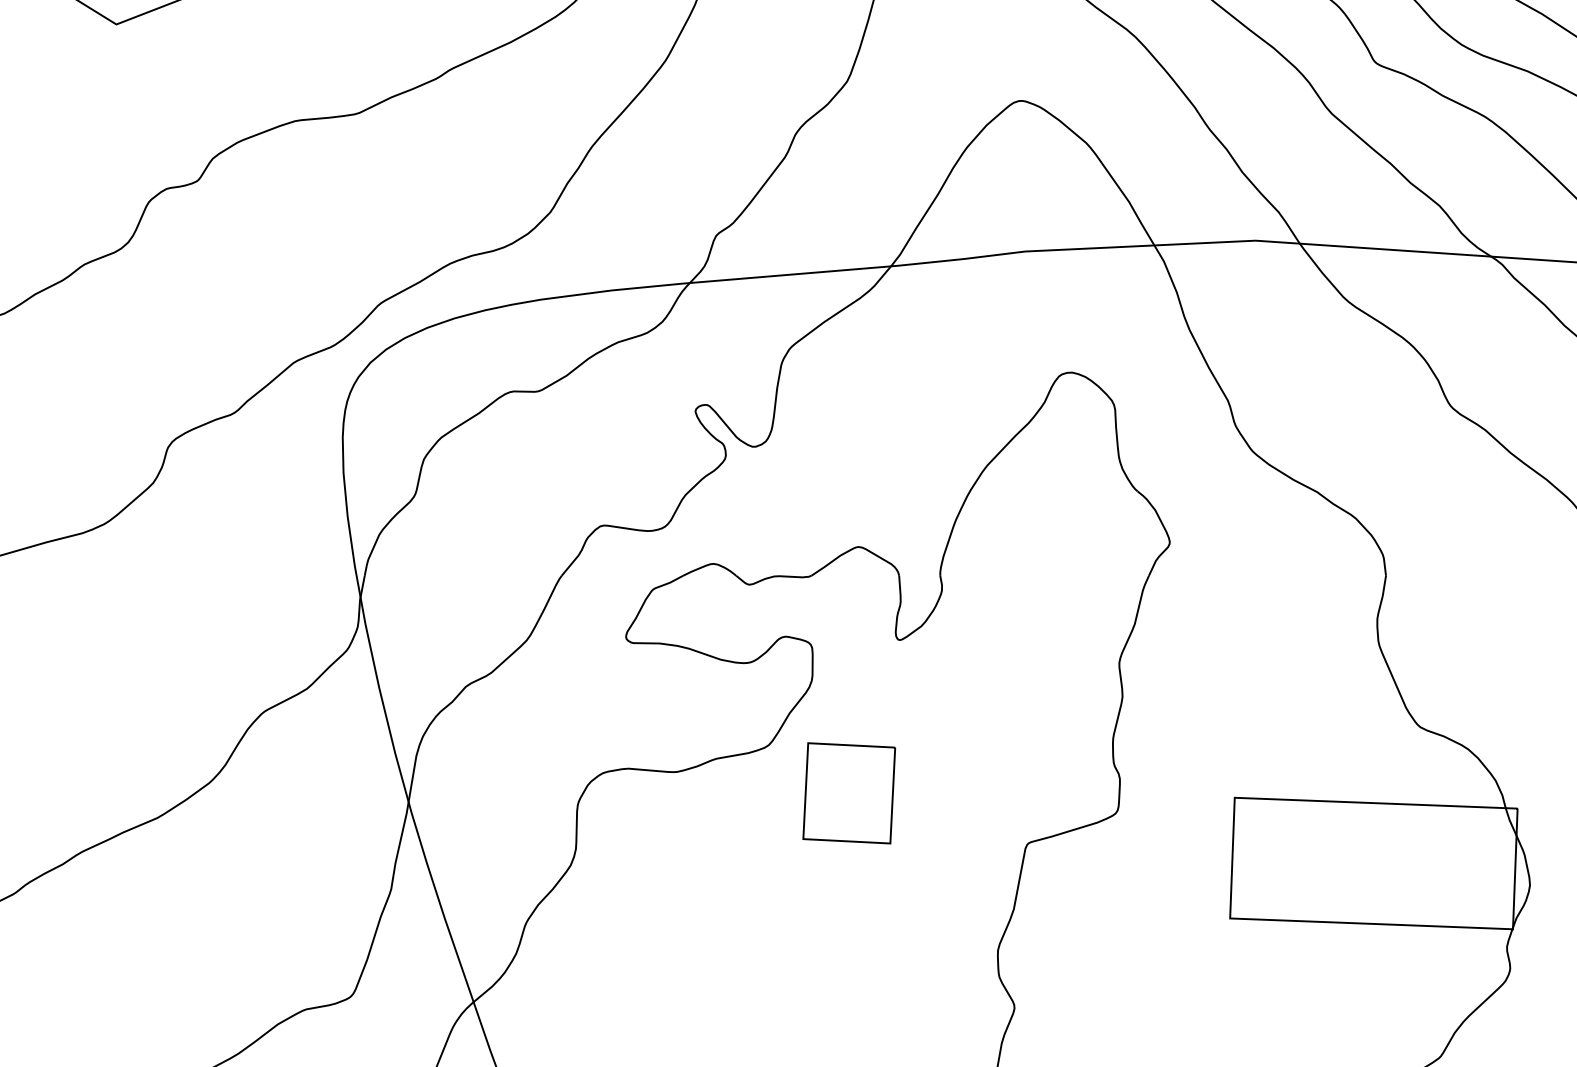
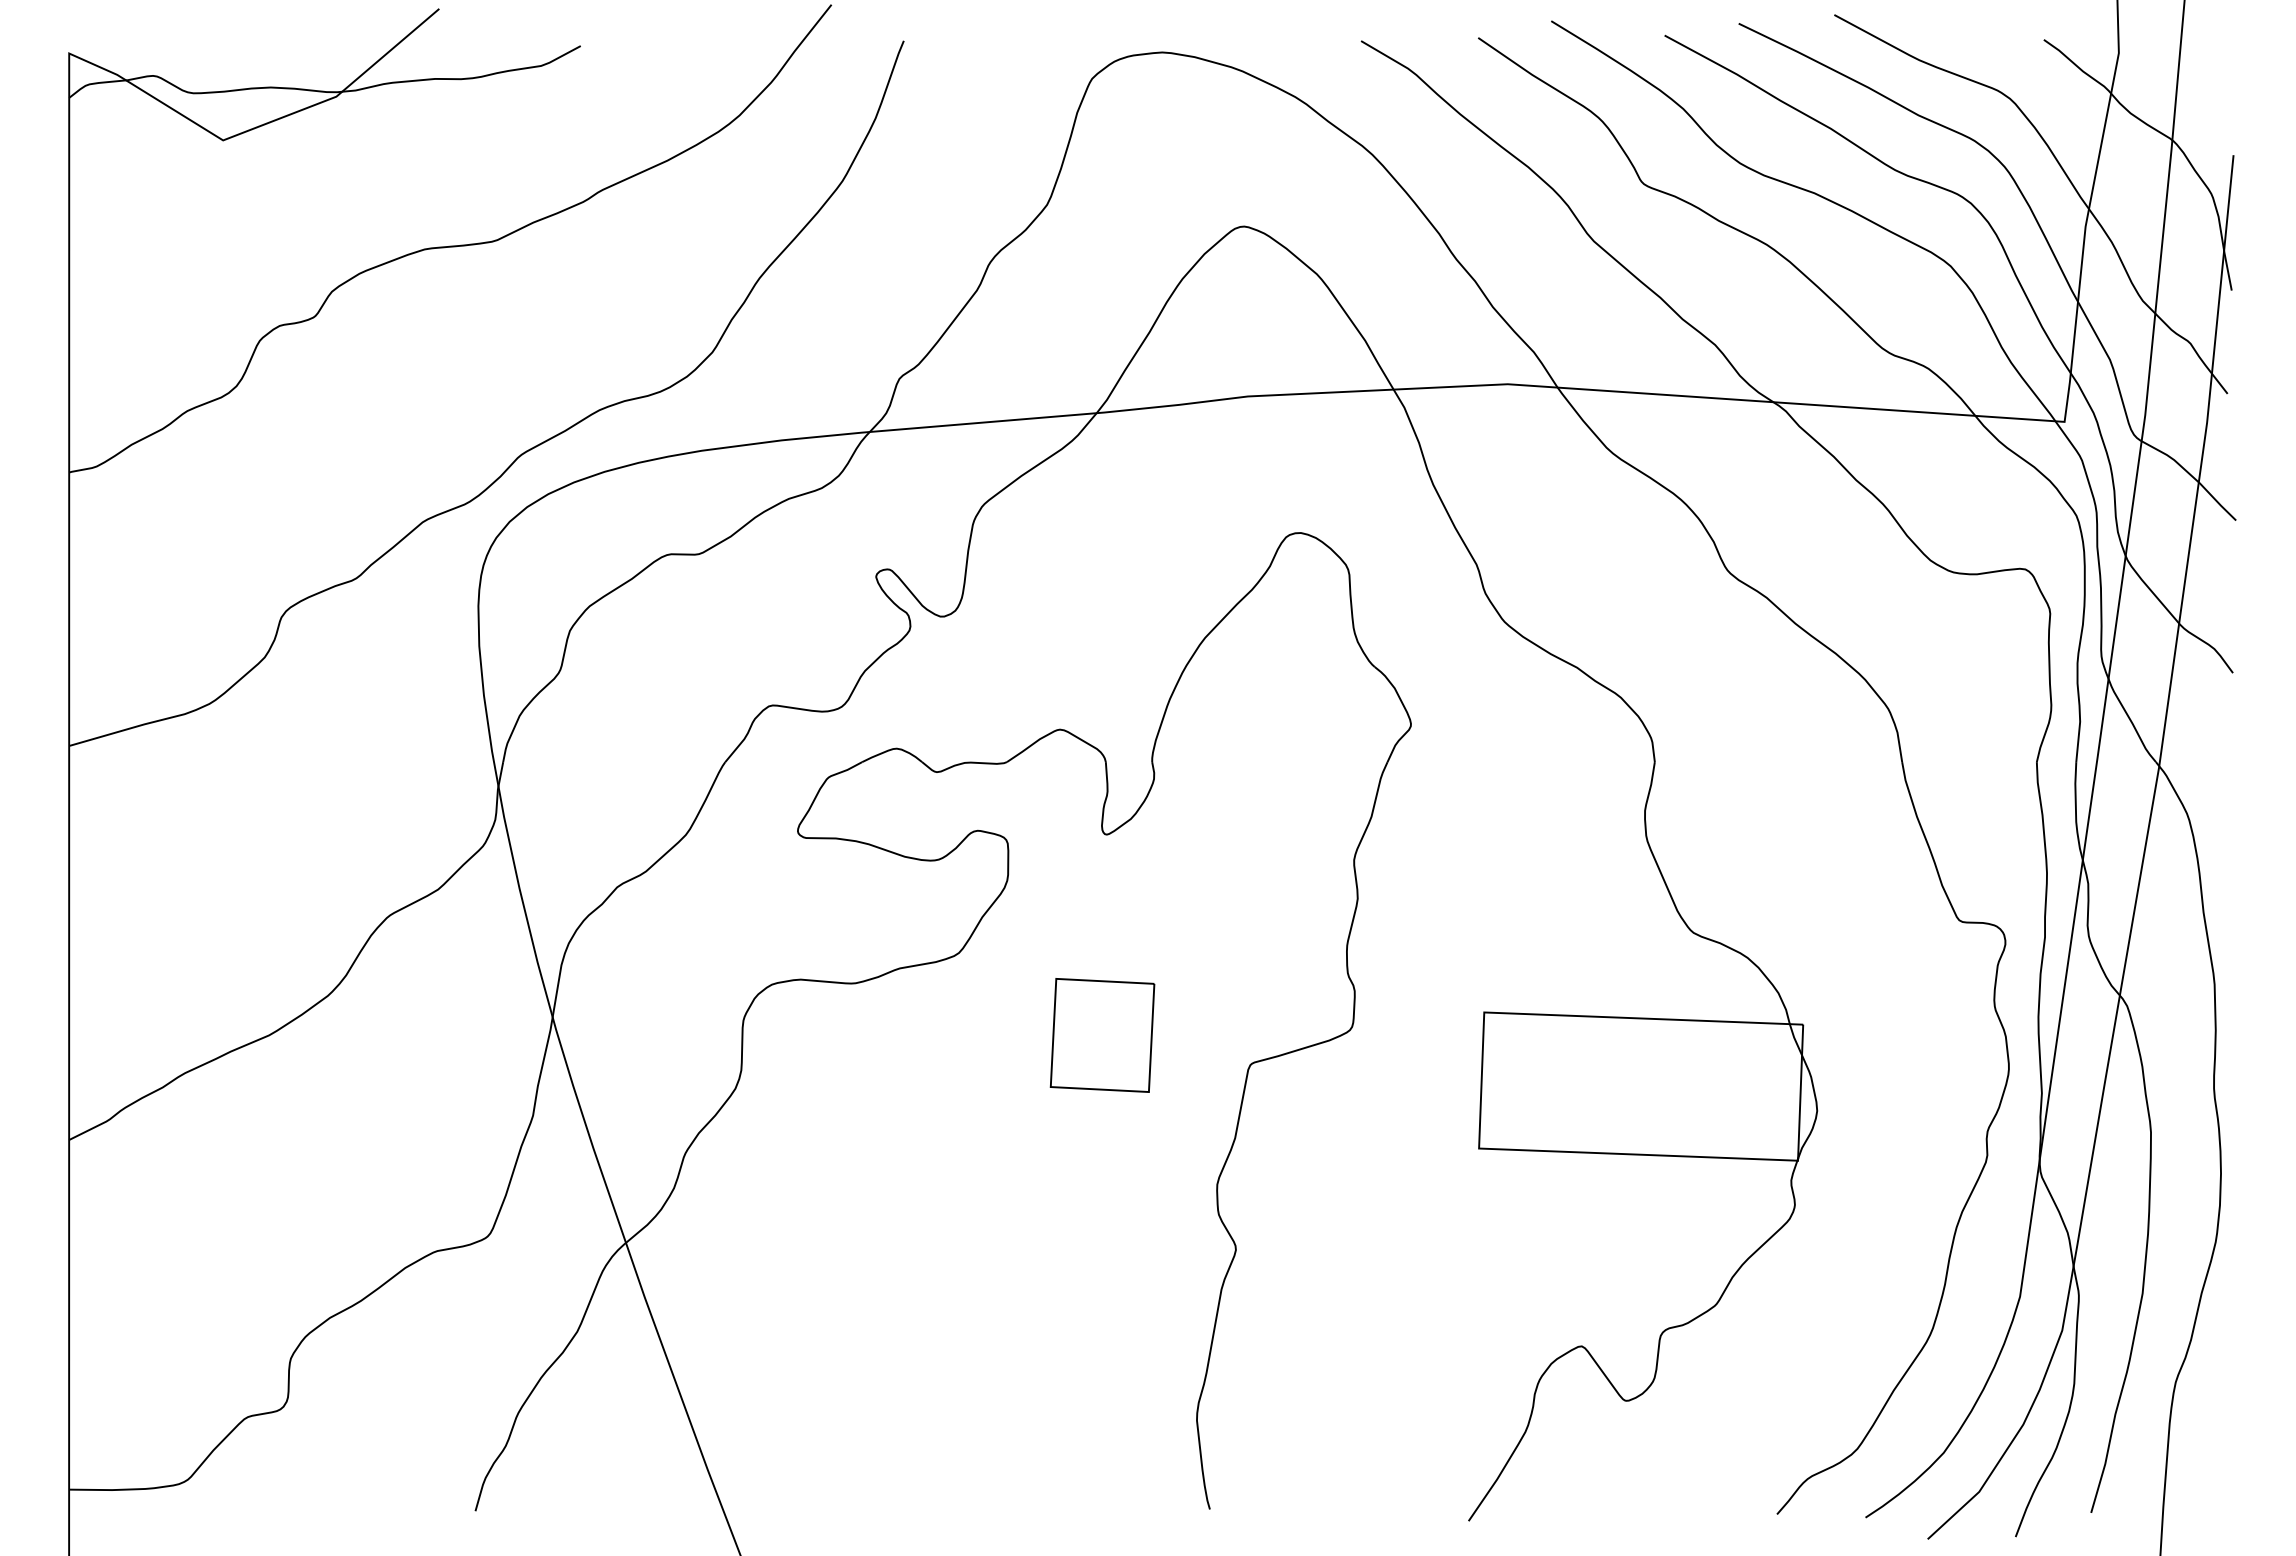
part: (849, 793) -> (1102, 1035), moved

